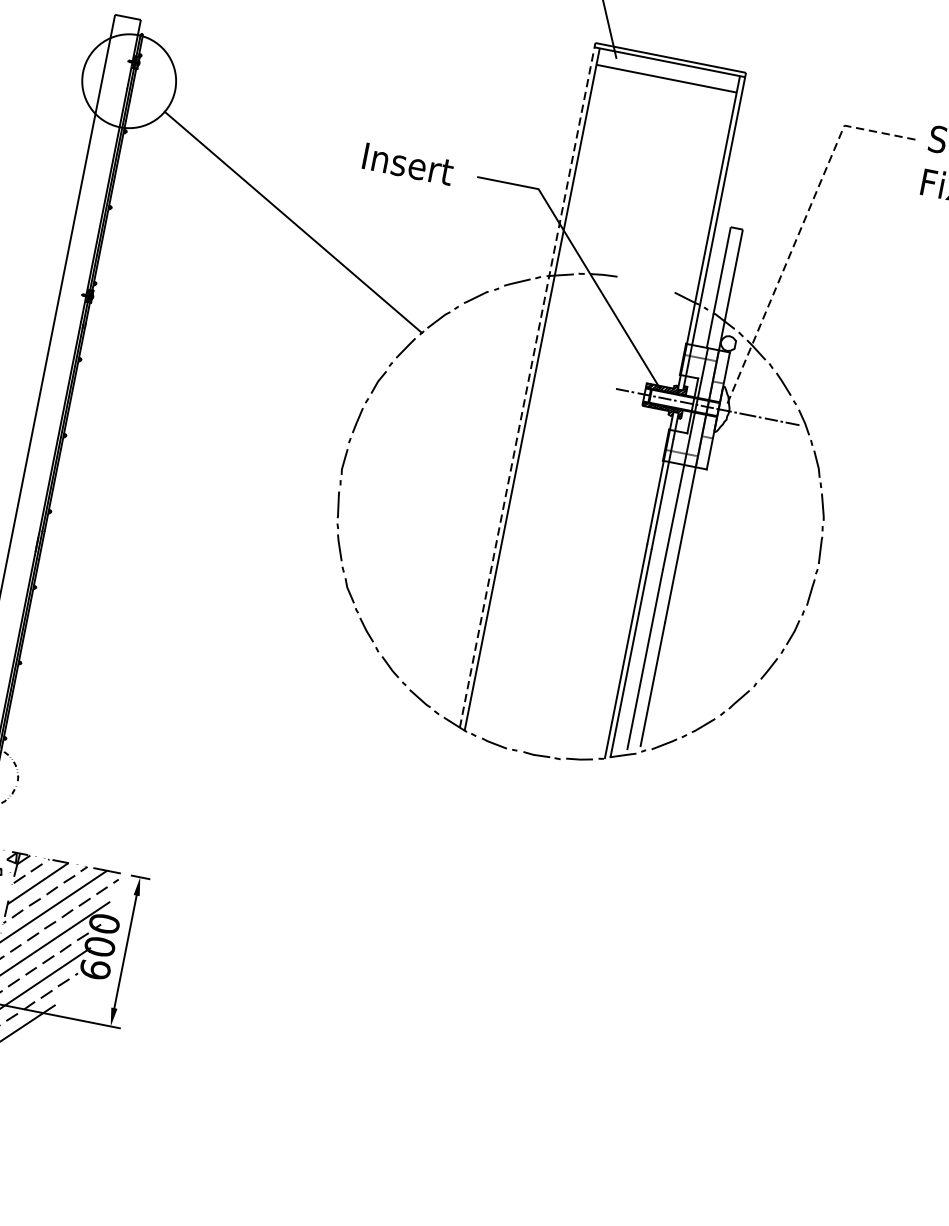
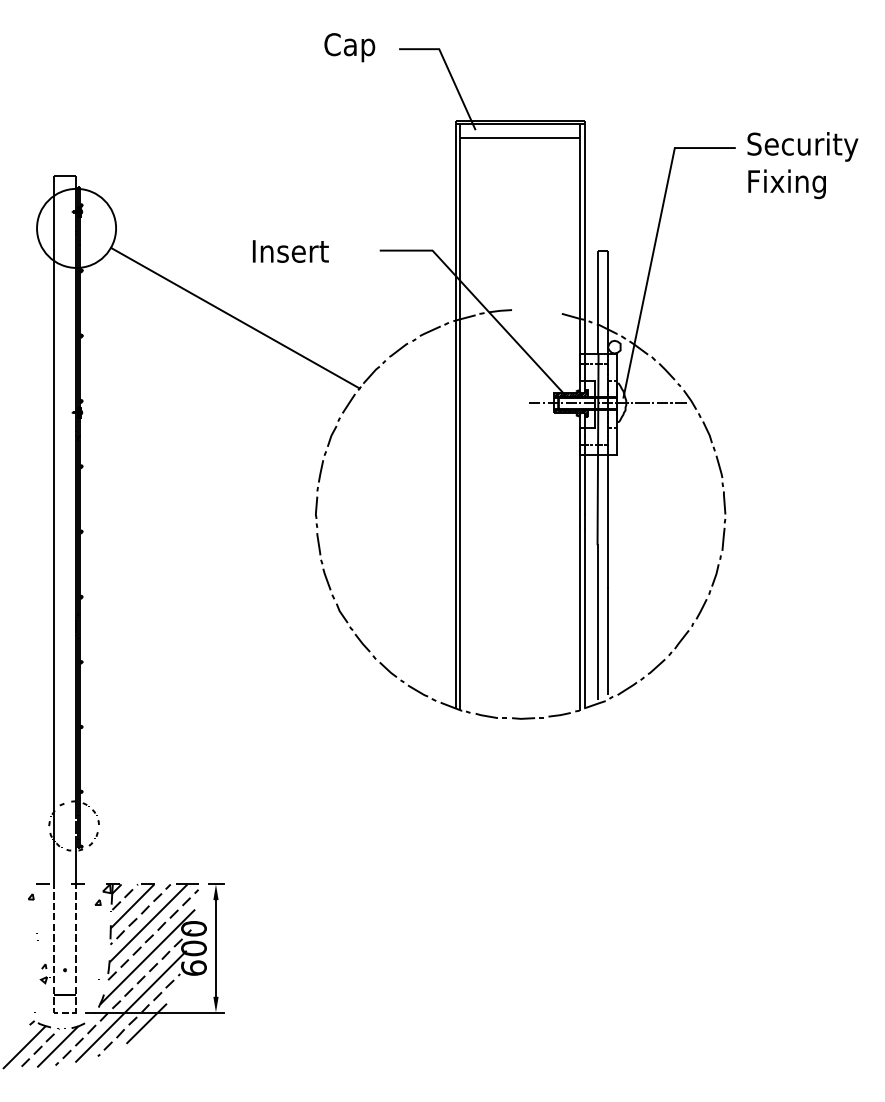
text: (407, 164) -> (290, 251), moved
line: (800, 231) -> (655, 242), dashed -> solid
line: (527, 385) -> (455, 414), dashed -> solid

